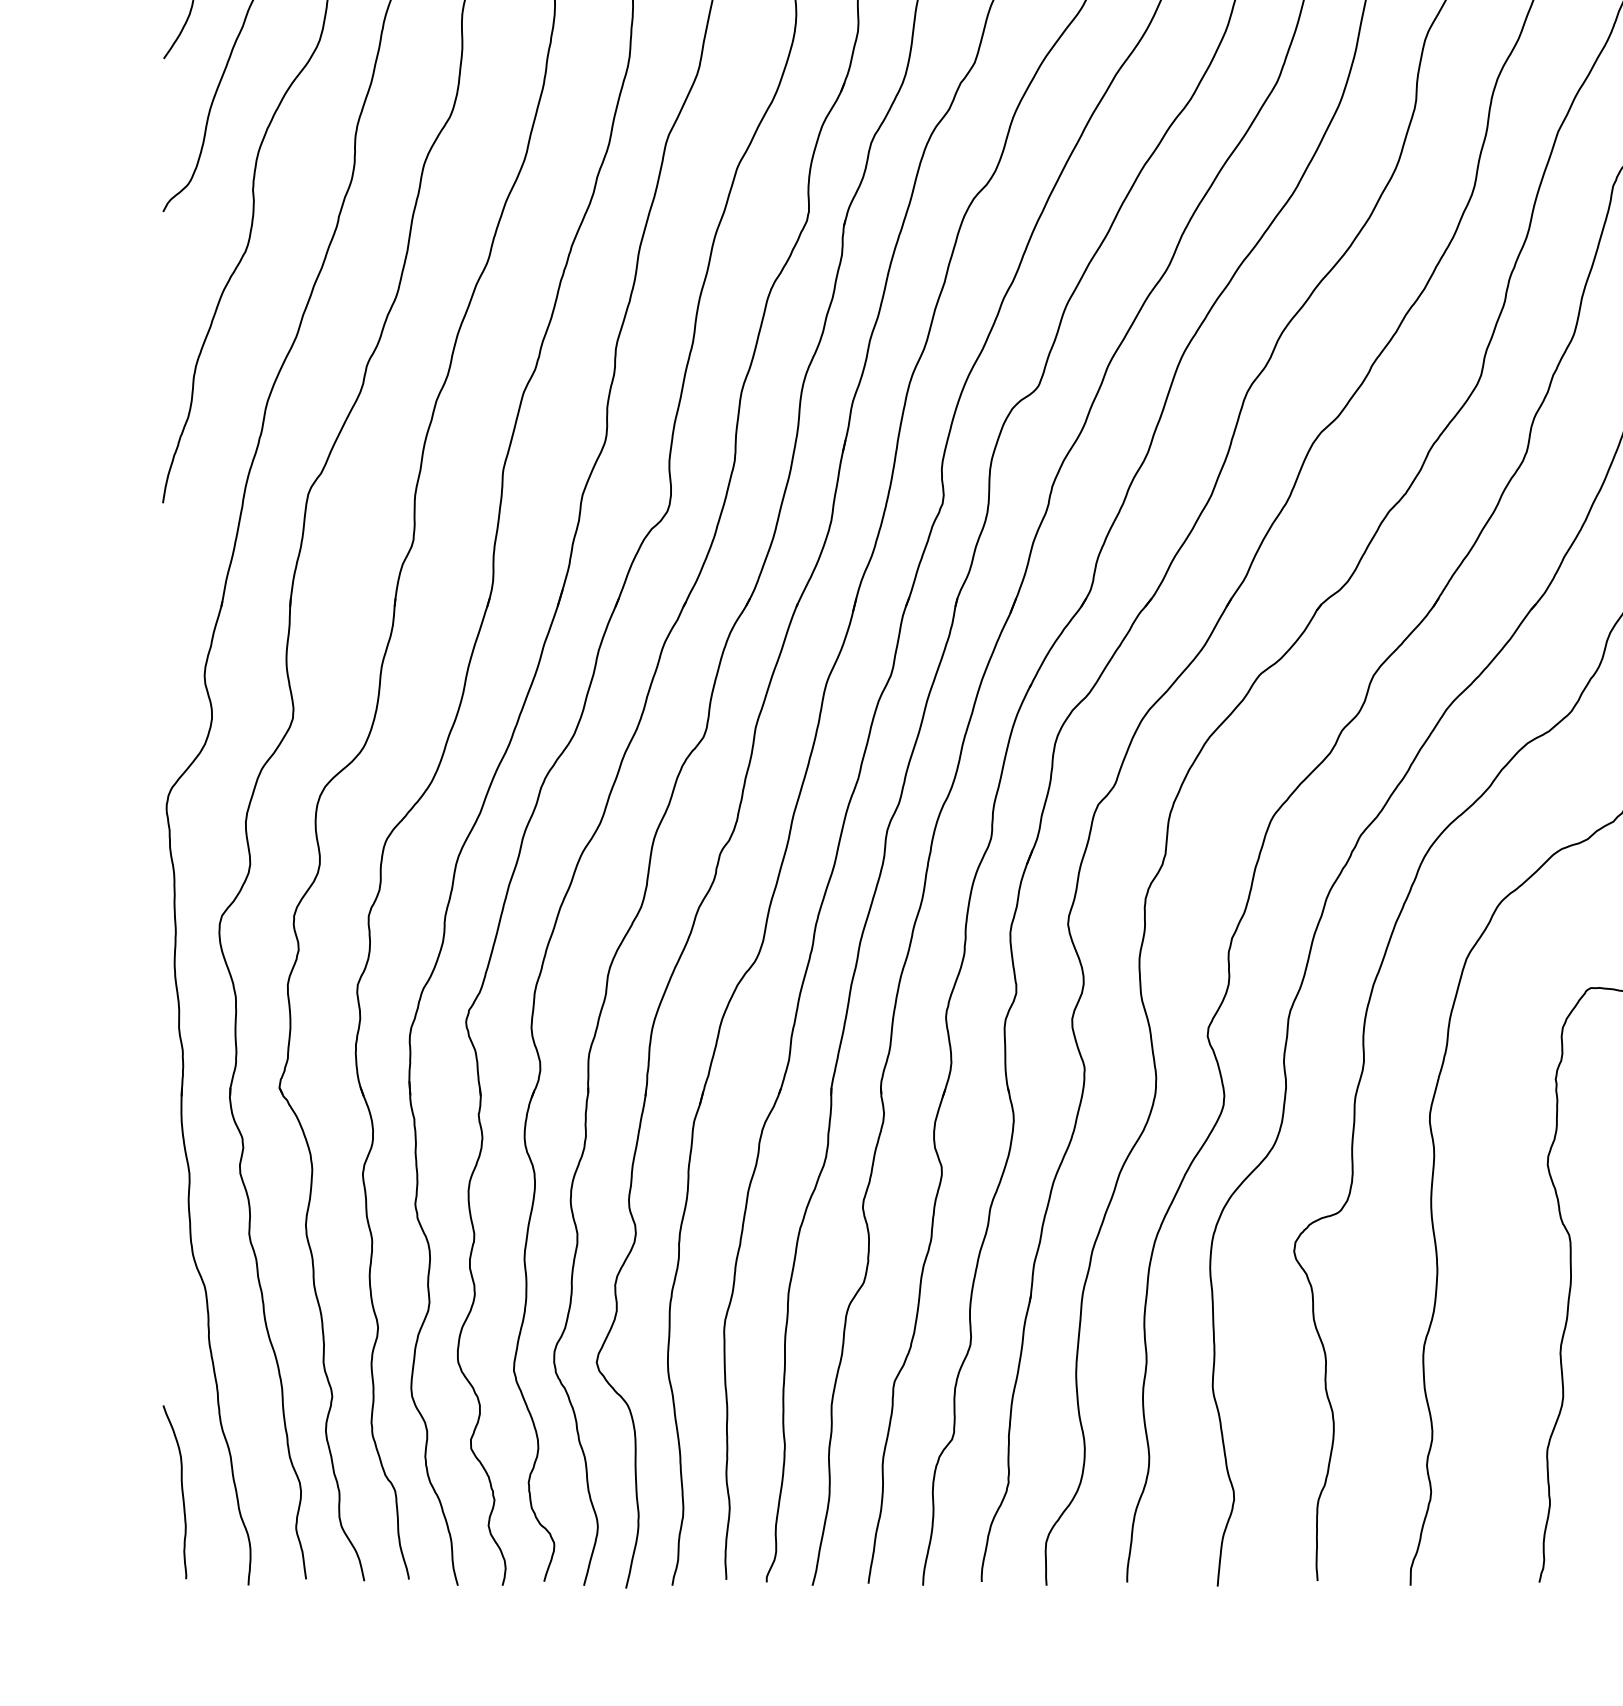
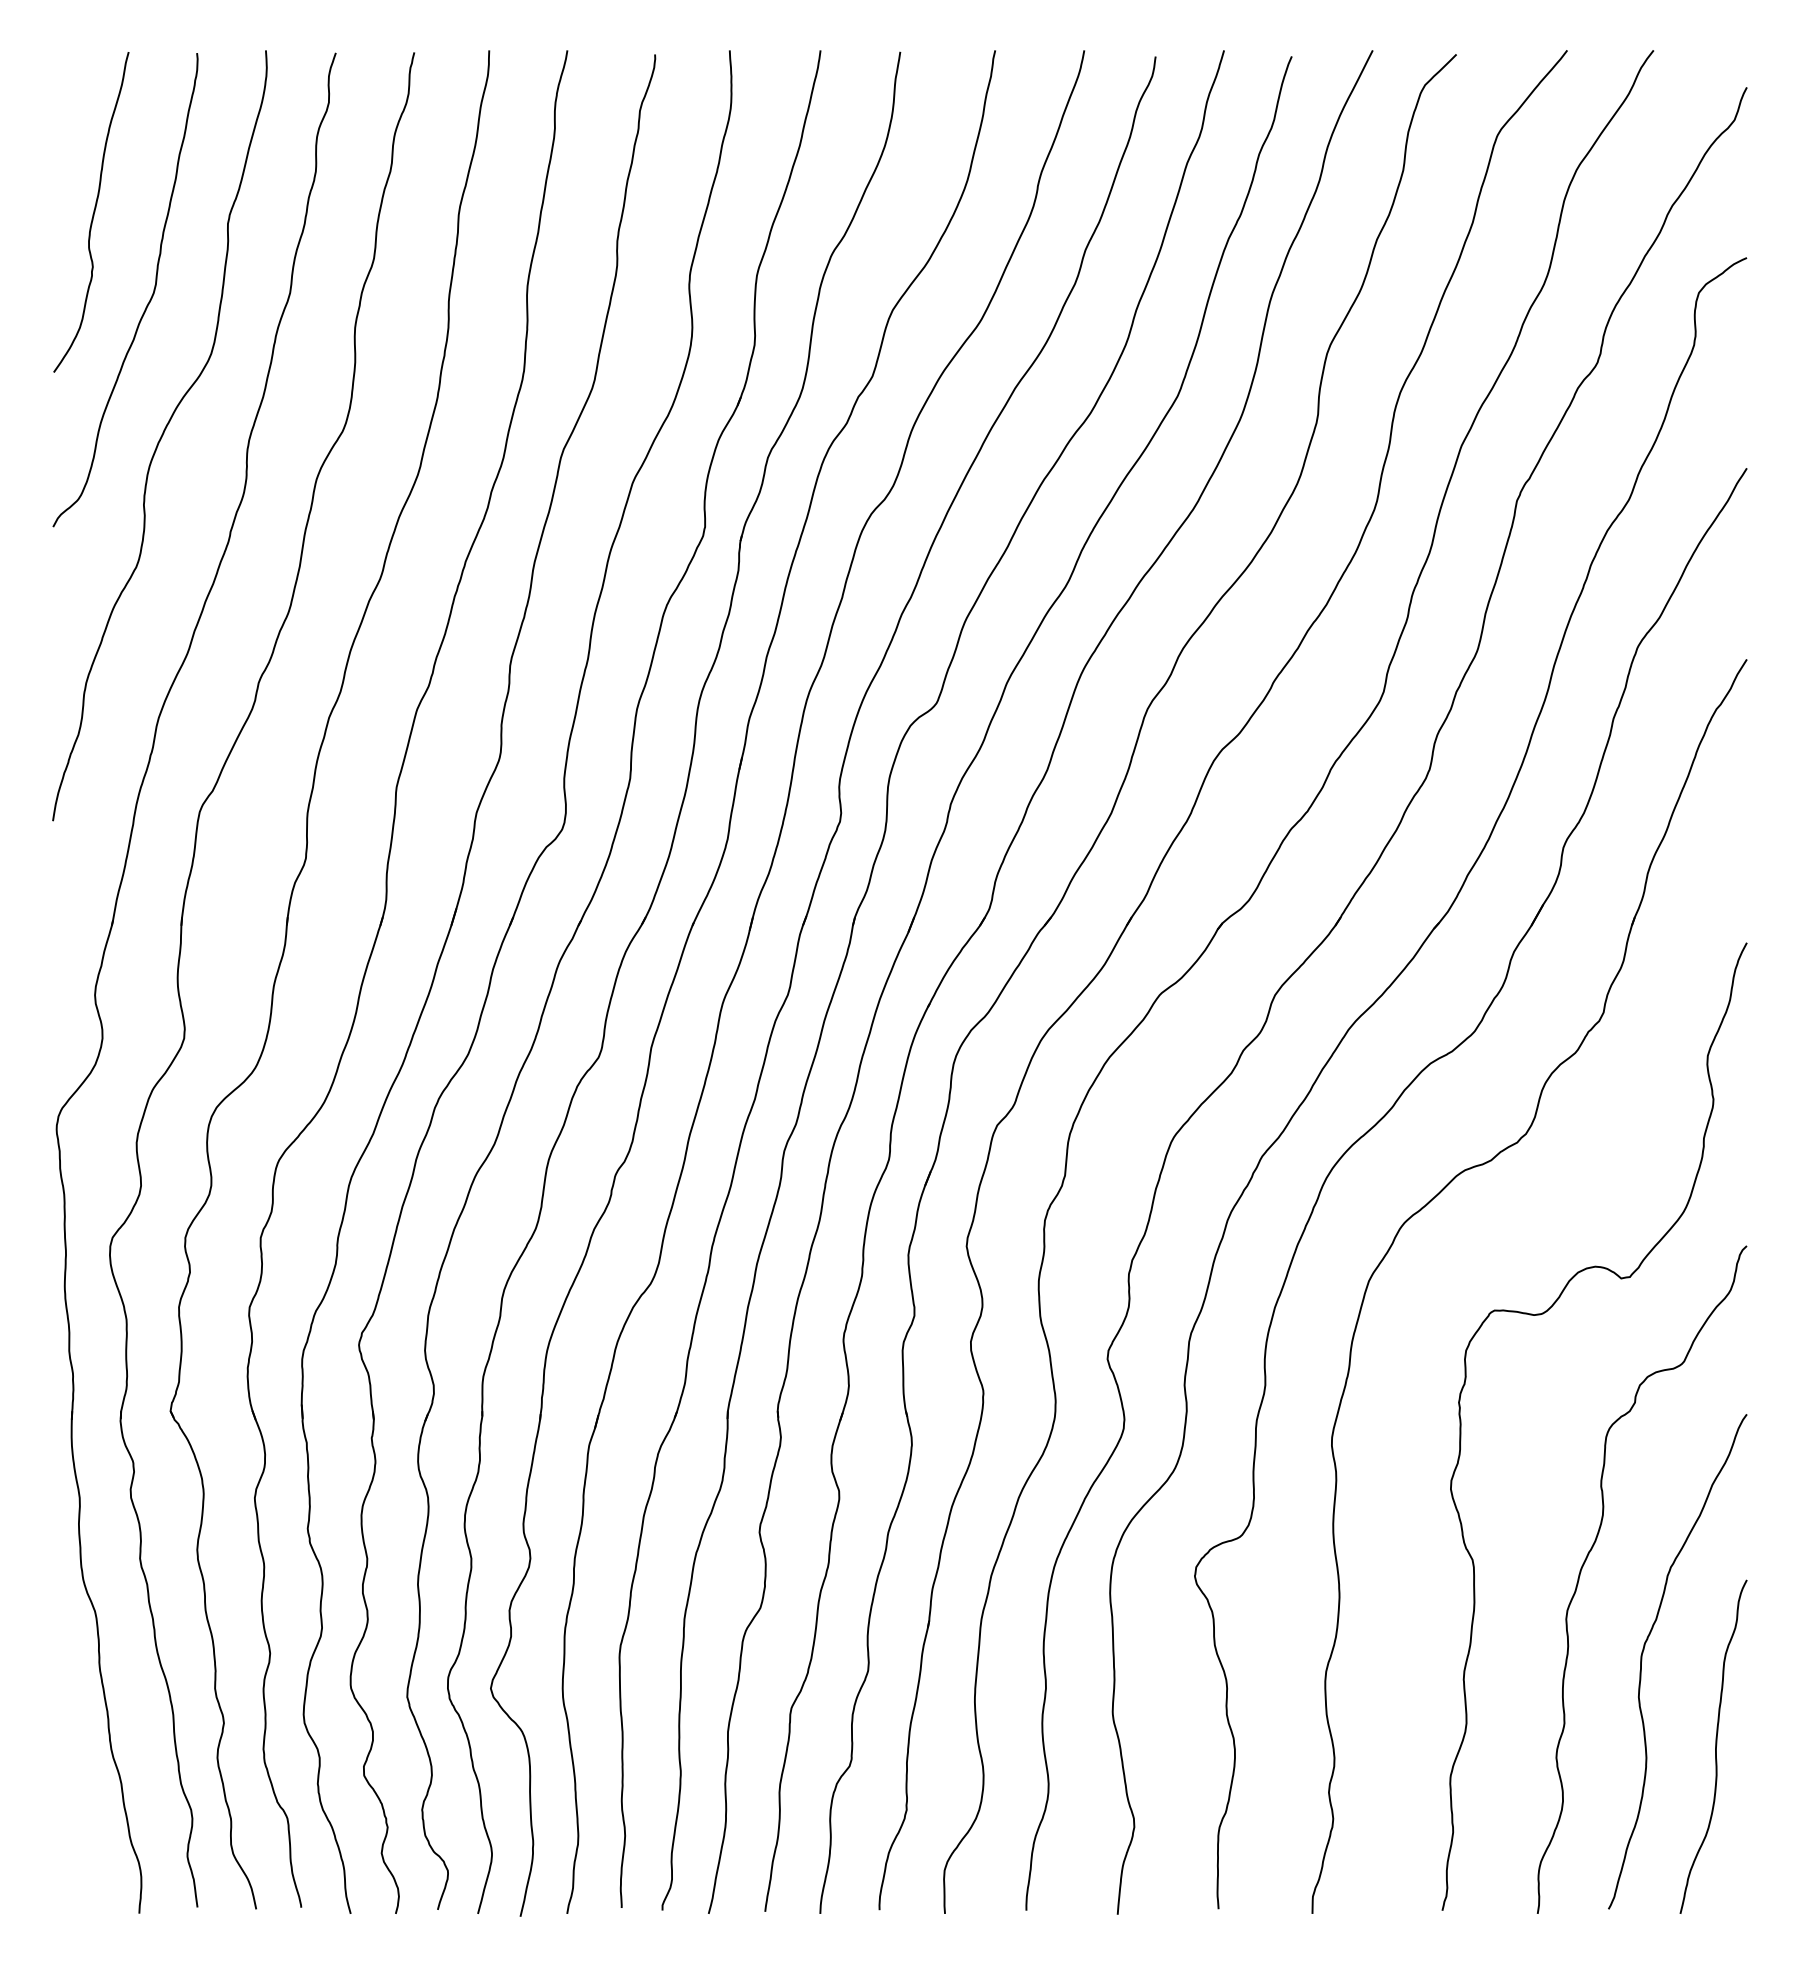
curve: (181, 1491) -> (71, 1818), removed

